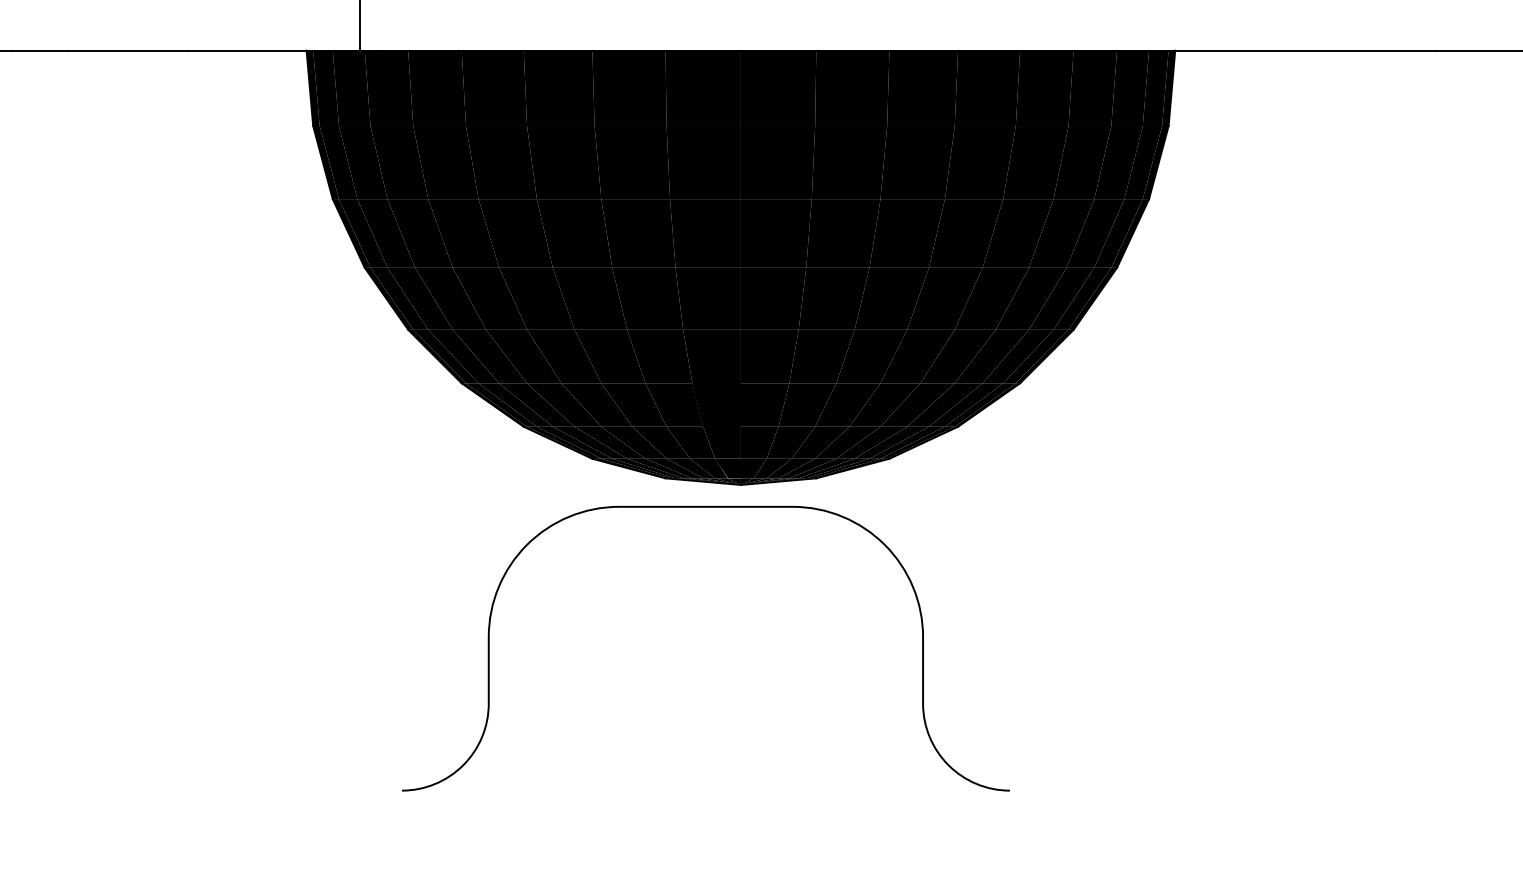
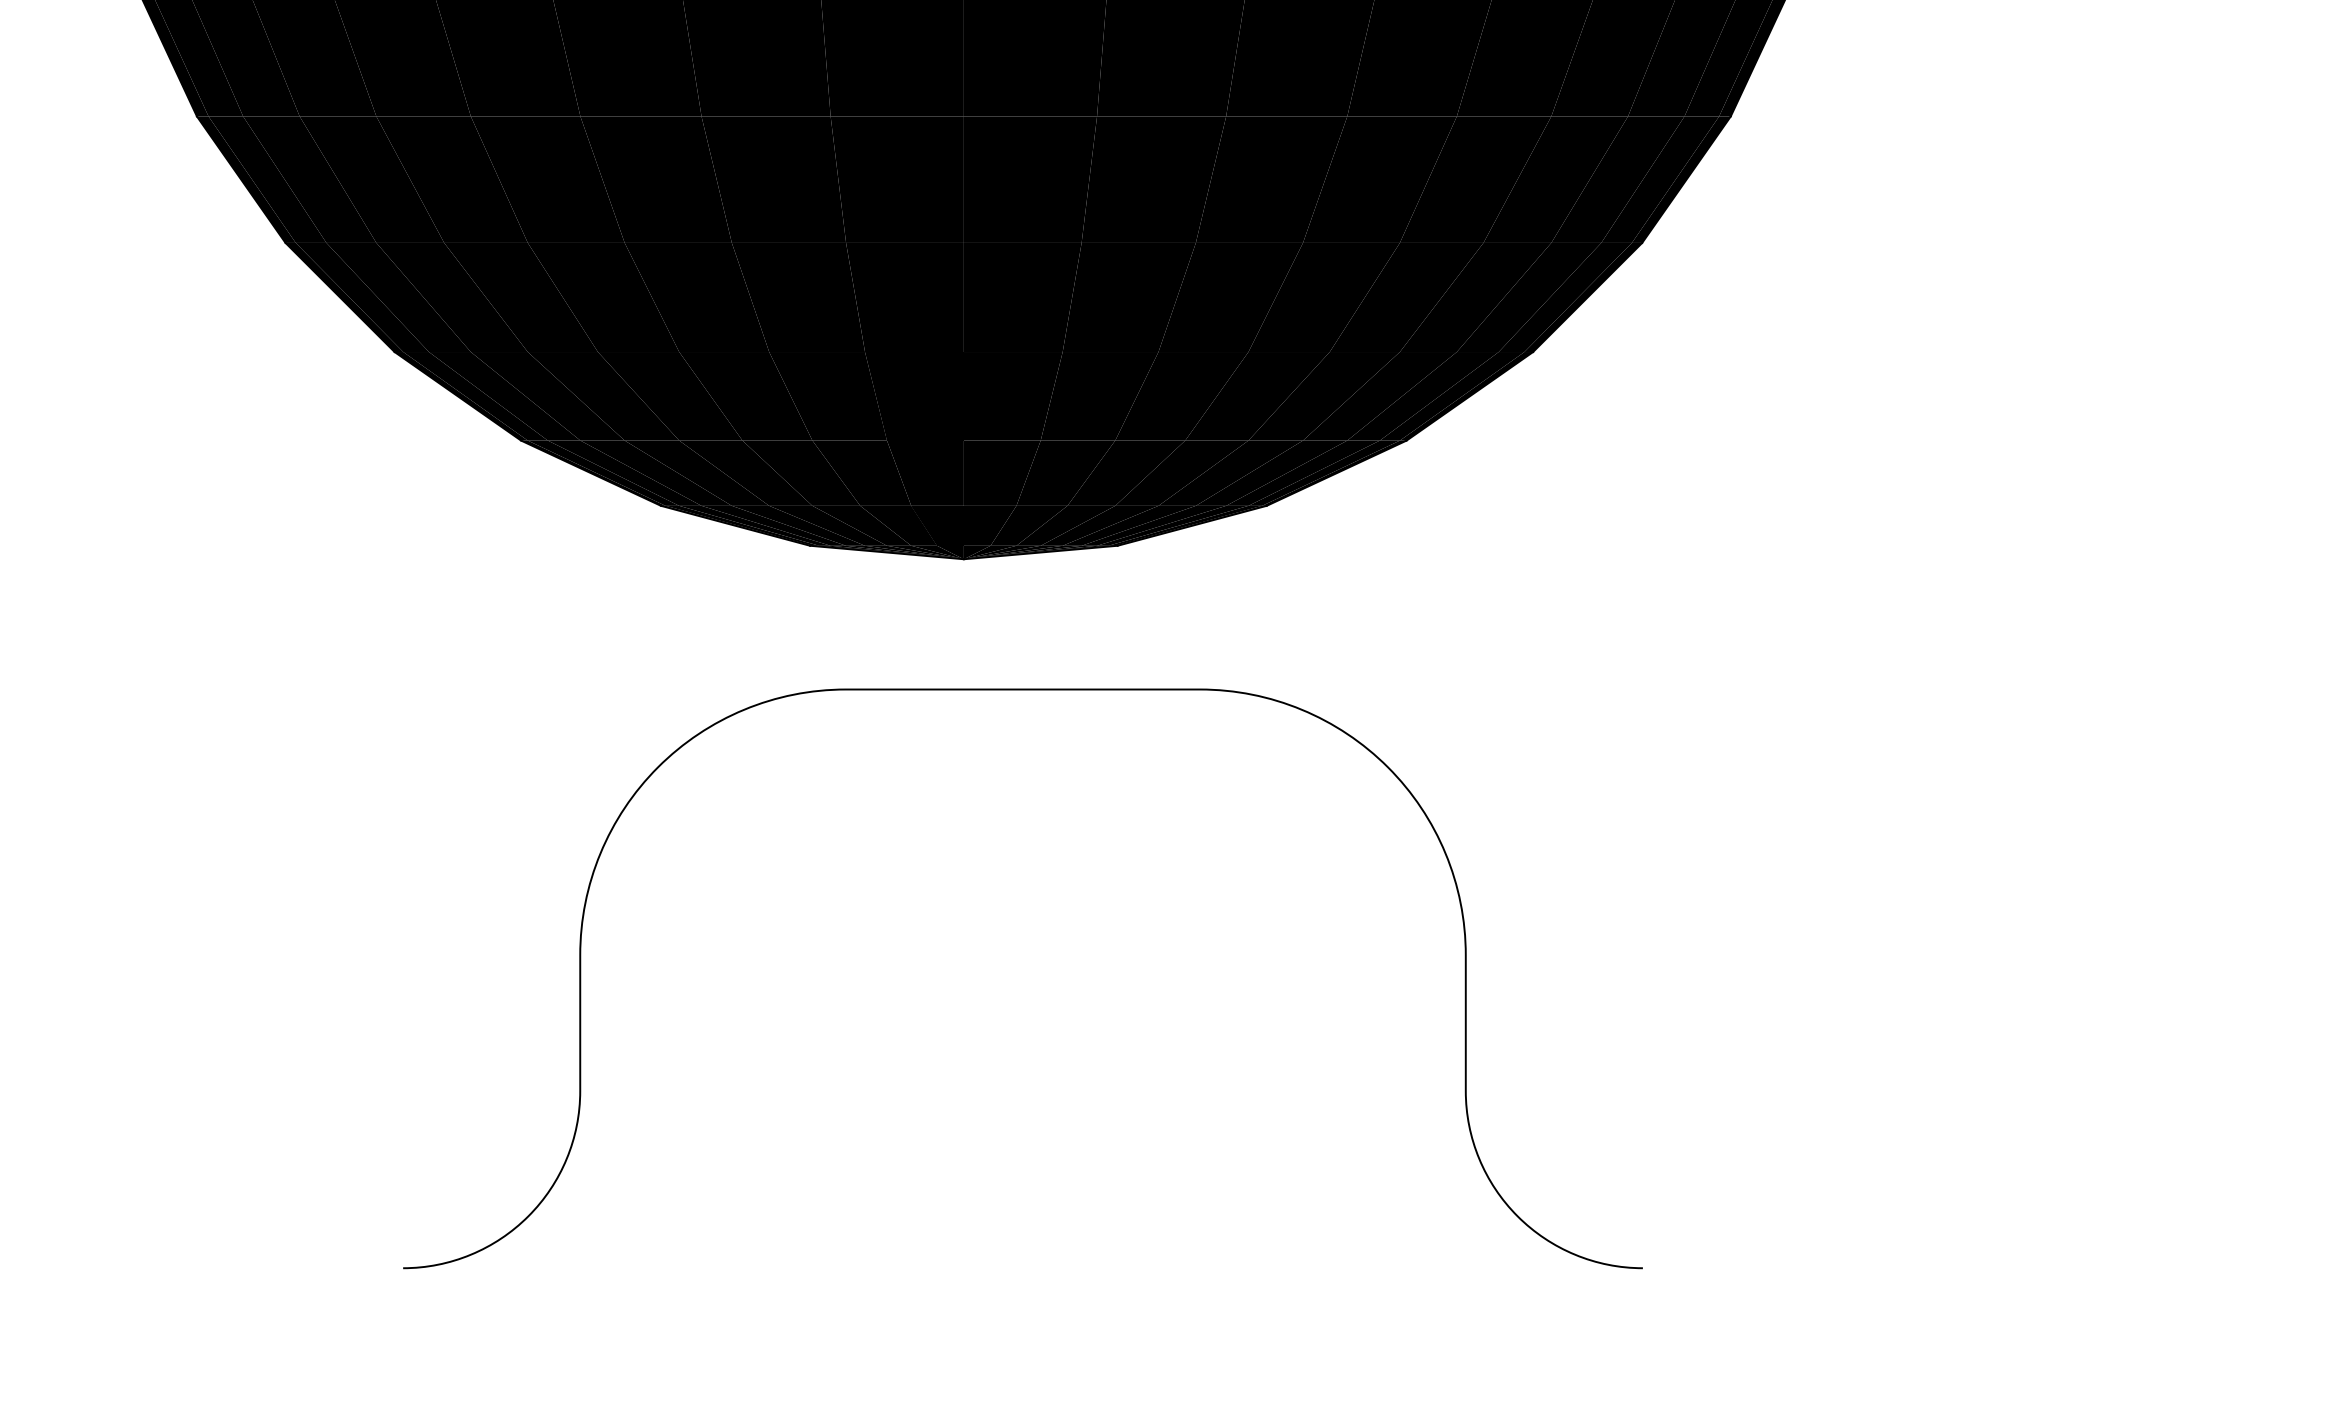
part: (705, 507) -> (1022, 690), moved

